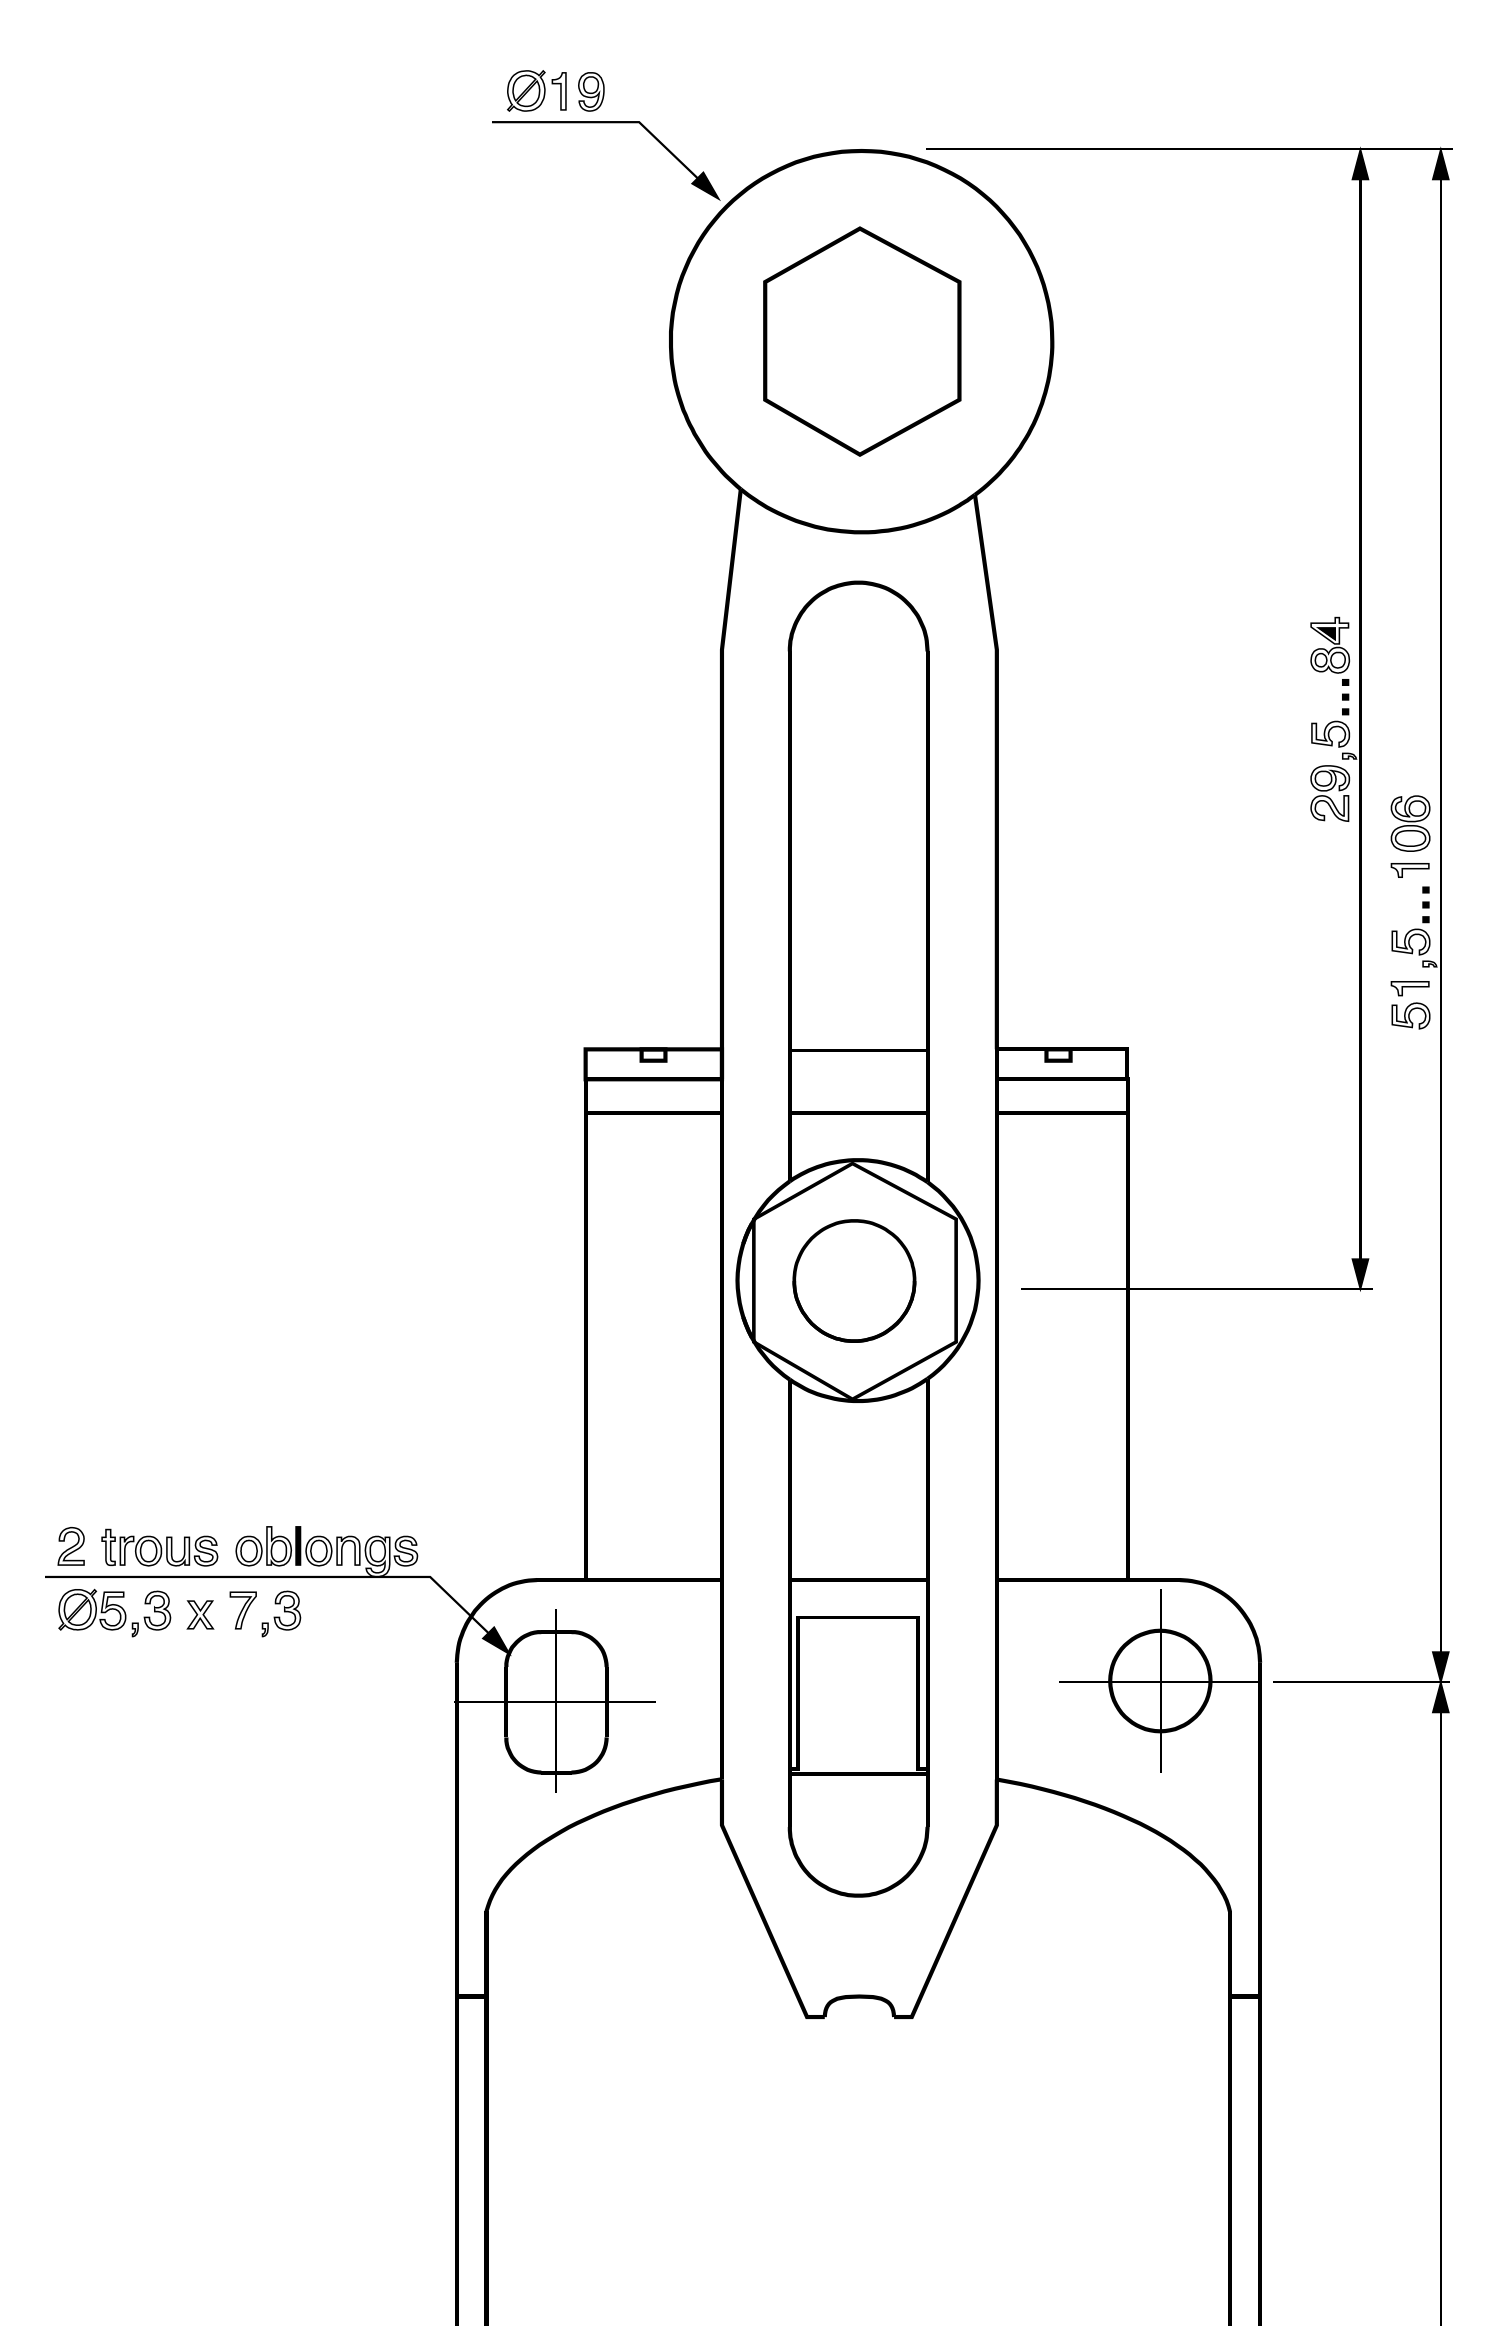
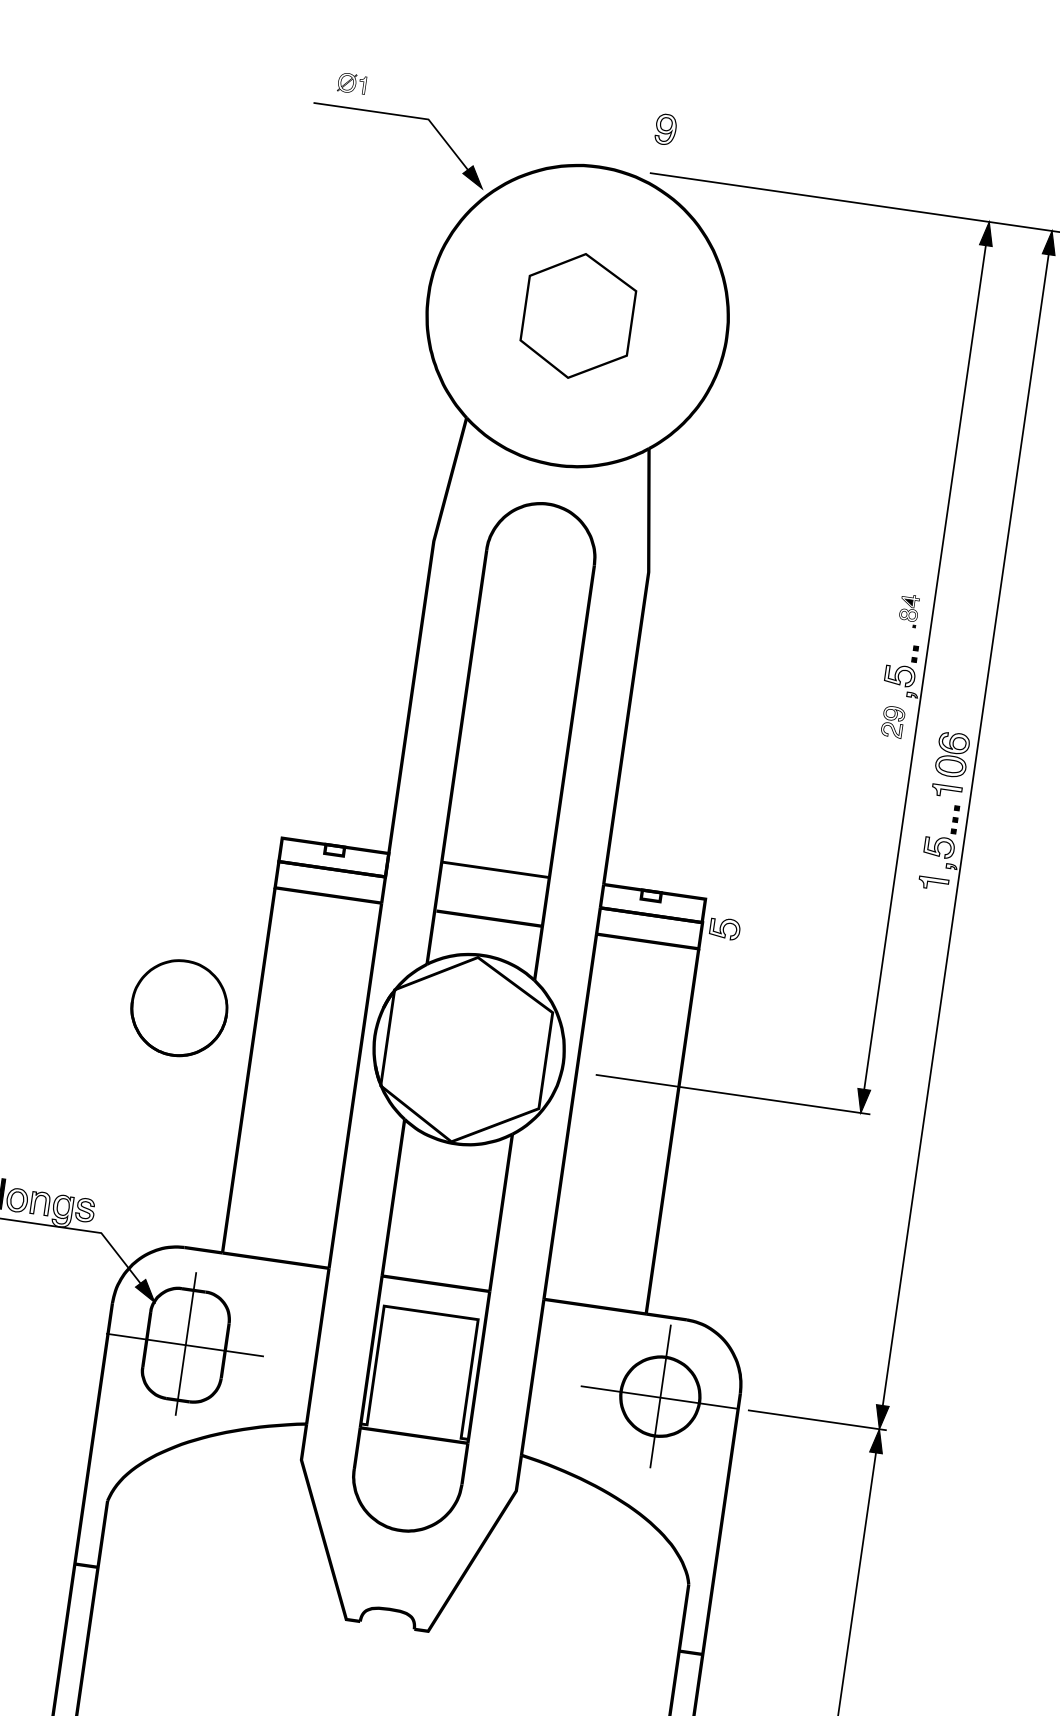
part: (536, 90) -> (351, 83), size x0.6
part: (591, 91) -> (665, 129), moved
part: (862, 341) -> (578, 316), size x0.7
part: (1330, 650) -> (909, 610), size x0.6
part: (1330, 793) -> (893, 722), size x0.7
part: (1410, 1015) -> (724, 928), moved
part: (854, 1280) -> (179, 1007), moved

